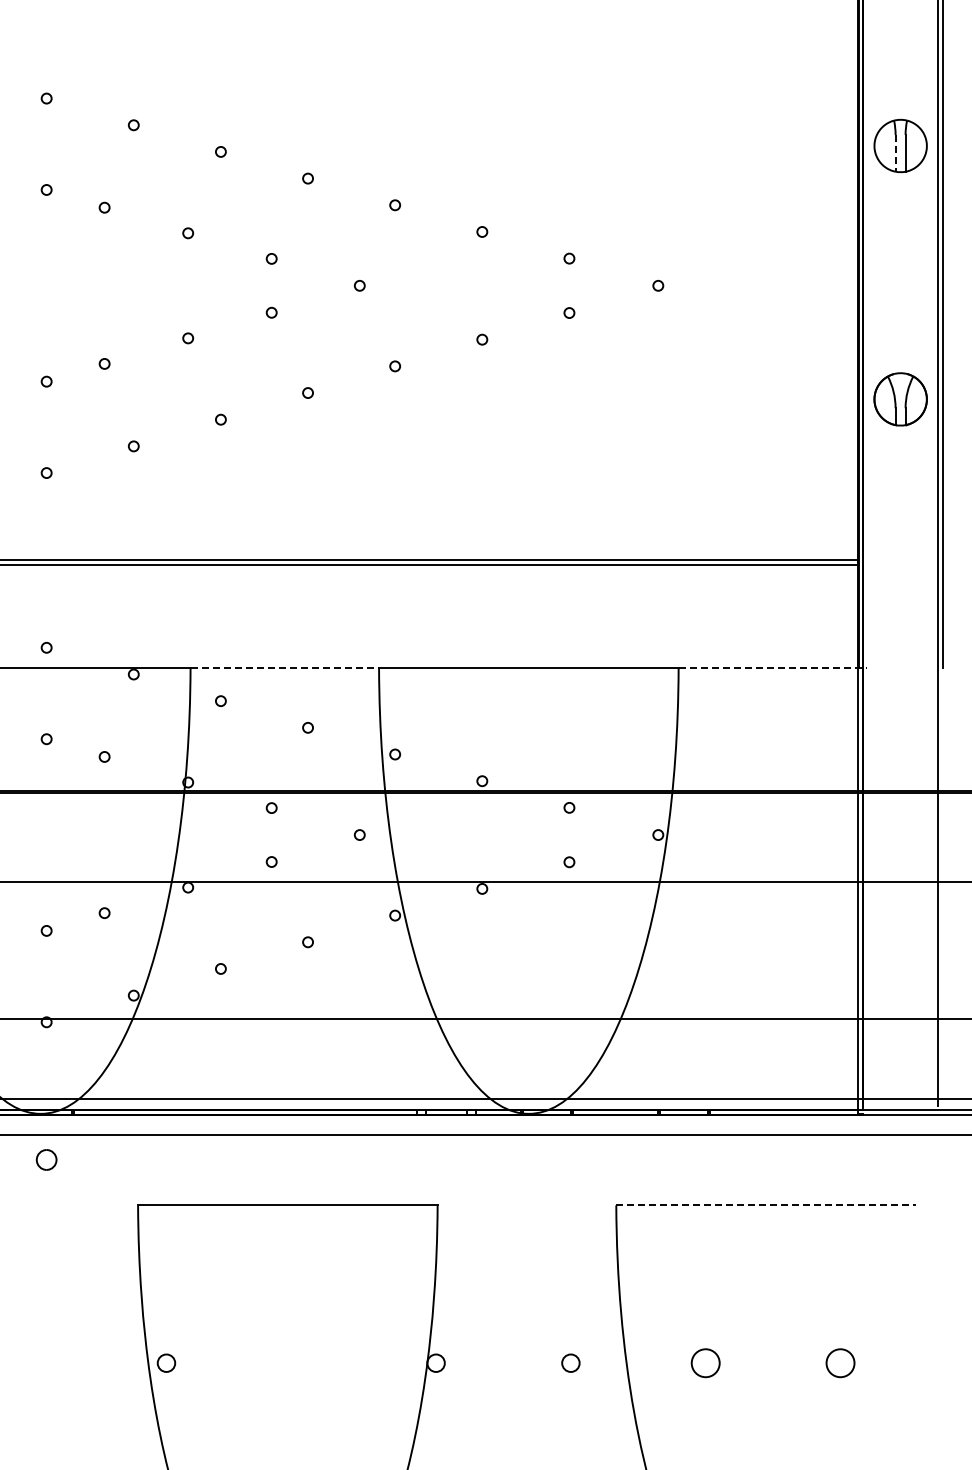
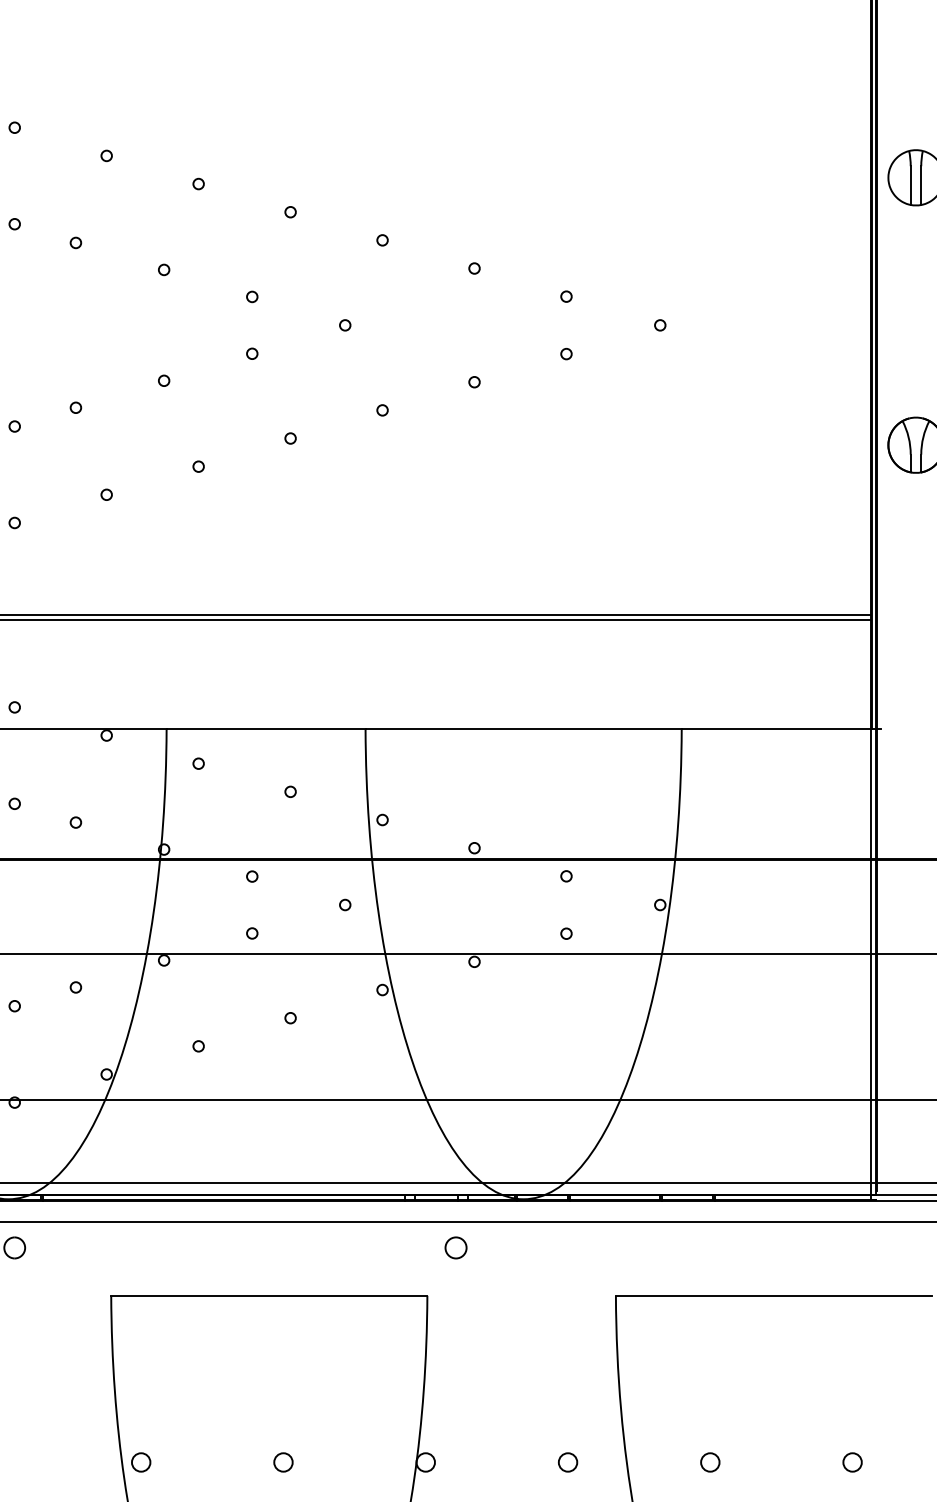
line: (895, 153) -> (910, 185), dashed -> solid
line: (285, 668) -> (266, 729), dashed -> solid
line: (773, 668) -> (781, 729), dashed -> solid
circle: (464, 1159) -> (455, 1247), added
line: (766, 1205) -> (774, 1295), dashed -> solid
circle: (300, 1362) -> (282, 1461), added
circle: (705, 1362) -> (710, 1461), size x0.62
circle: (840, 1362) -> (852, 1461), size x0.62

